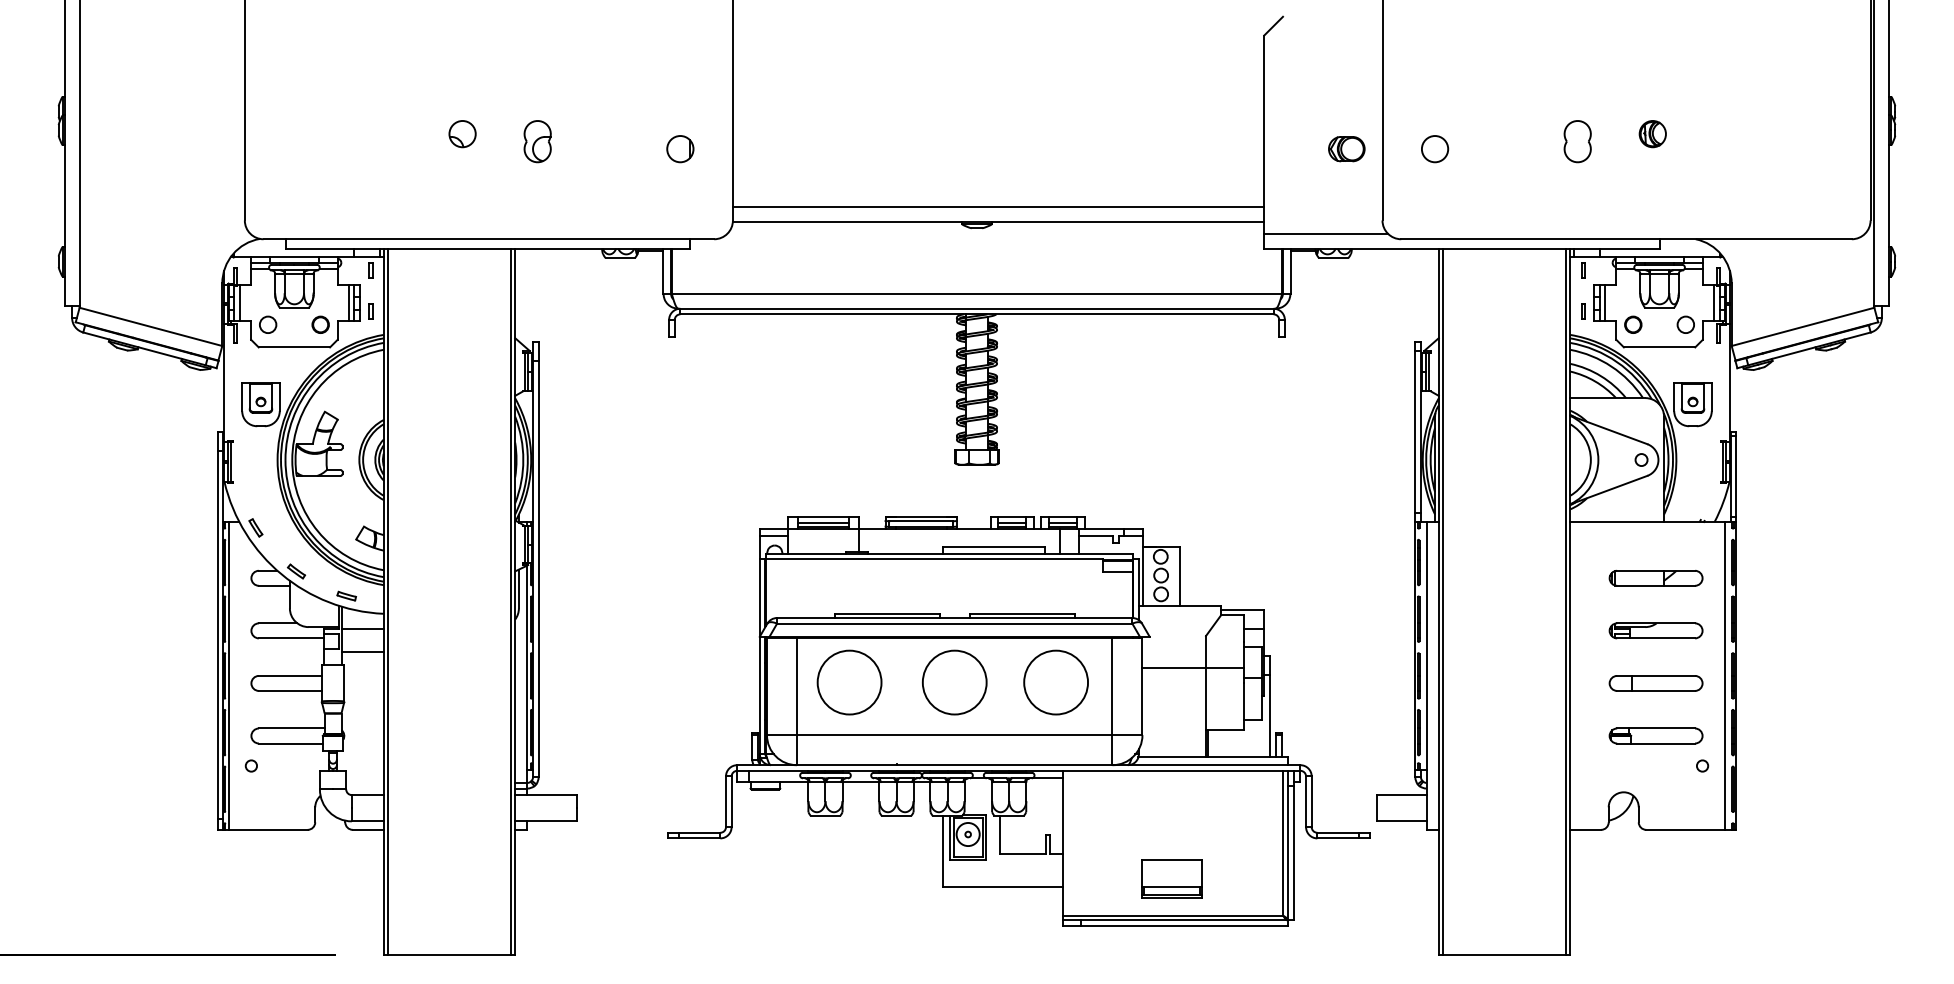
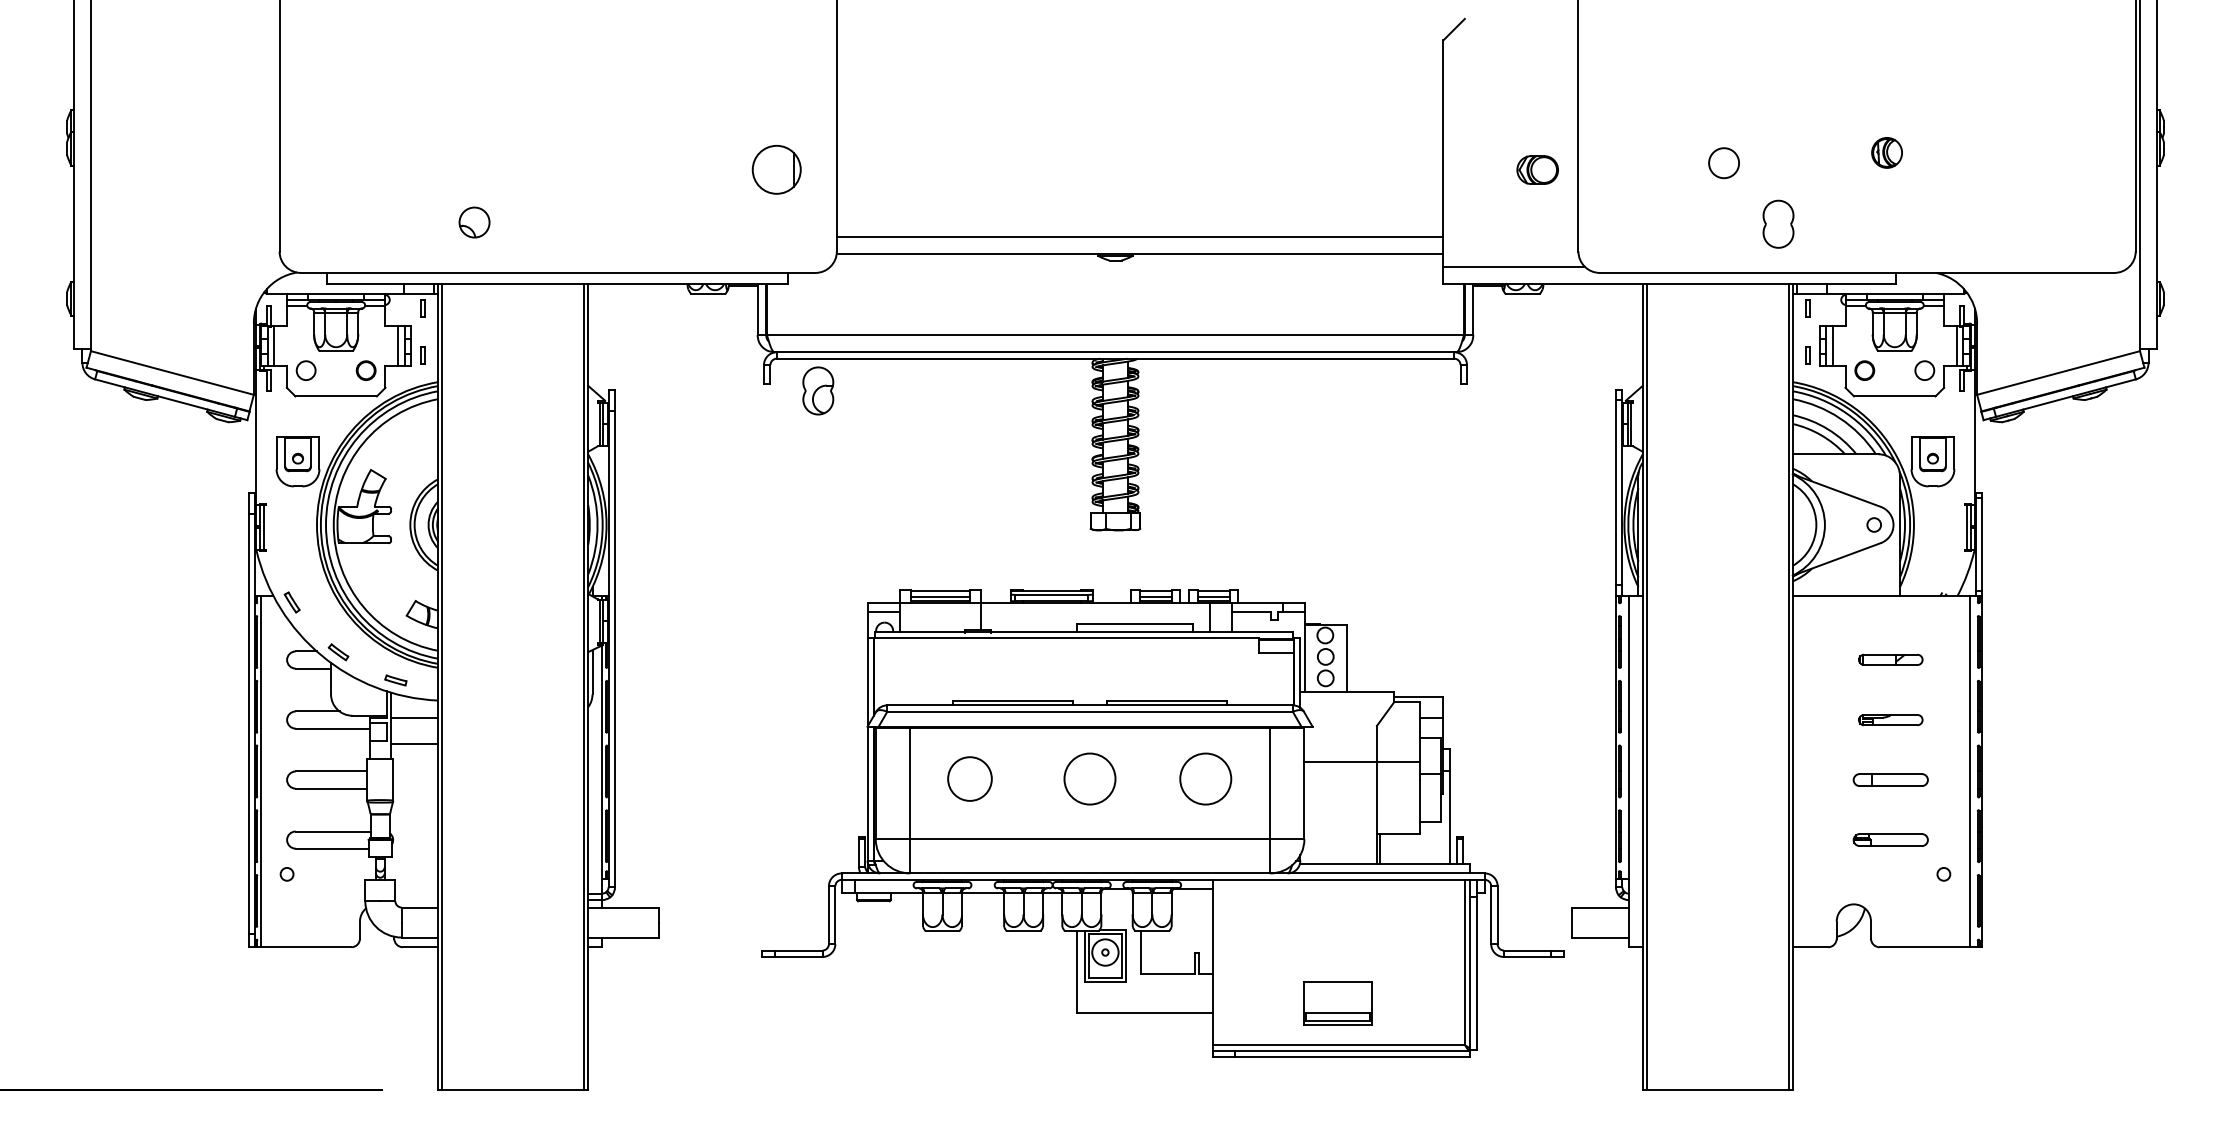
part: (462, 134) -> (474, 222), moved
part: (537, 141) -> (818, 390), moved
part: (1577, 141) -> (1778, 224), moved
part: (680, 149) -> (776, 170), size x1.6
circle: (1435, 149) -> (1724, 163), moved
part: (1655, 577) -> (1890, 659), size x0.6
part: (1655, 630) -> (1890, 719), size x0.6
circle: (849, 682) -> (969, 778), size x0.6
circle: (954, 682) -> (1089, 778), size x0.7
circle: (1055, 682) -> (1205, 778), size x0.7
part: (1655, 683) -> (1890, 780), size x0.7
part: (1655, 735) -> (1890, 839), size x0.7

